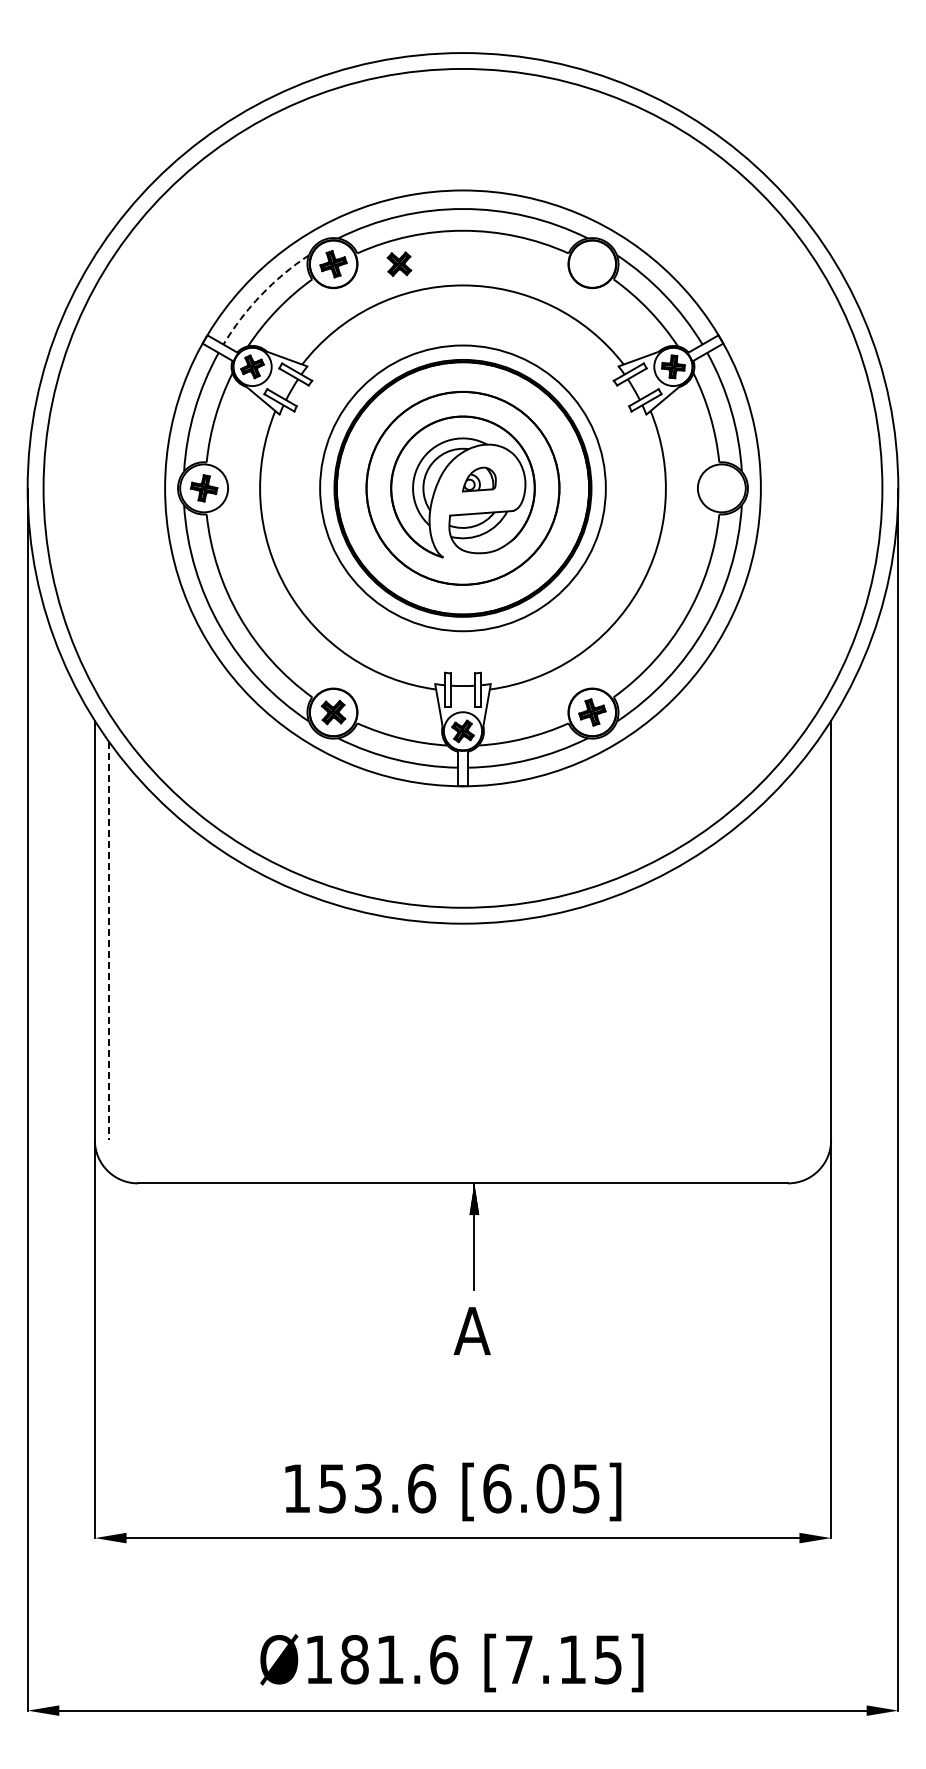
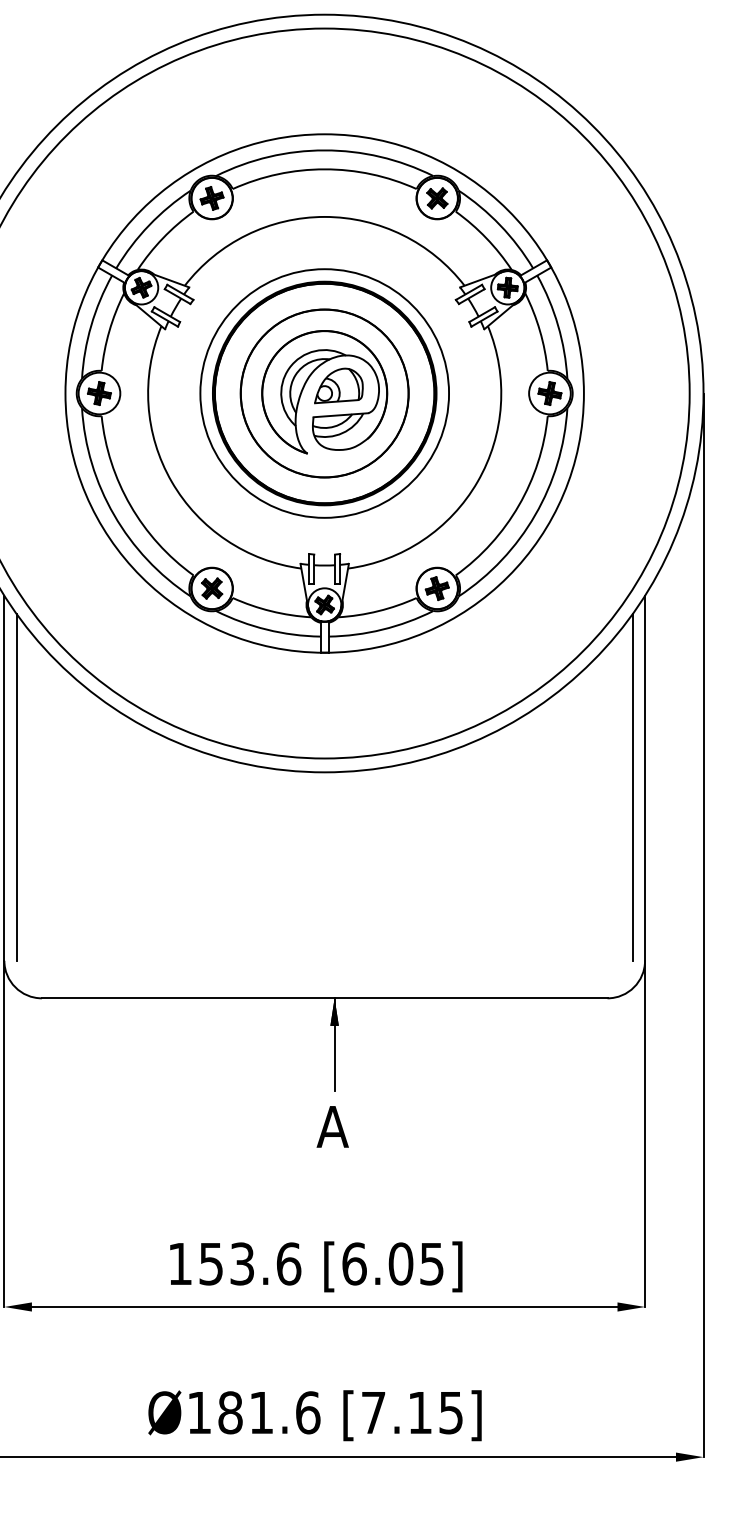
part: (398, 263) -> (436, 197), moved
arc: (261, 295) -> (149, 225), dashed -> solid
part: (479, 479) -> (339, 385), size x1.67
part: (721, 488) -> (549, 393), added
line: (109, 941) -> (17, 787), dashed -> solid
line: (816, 941) -> (632, 787), added

